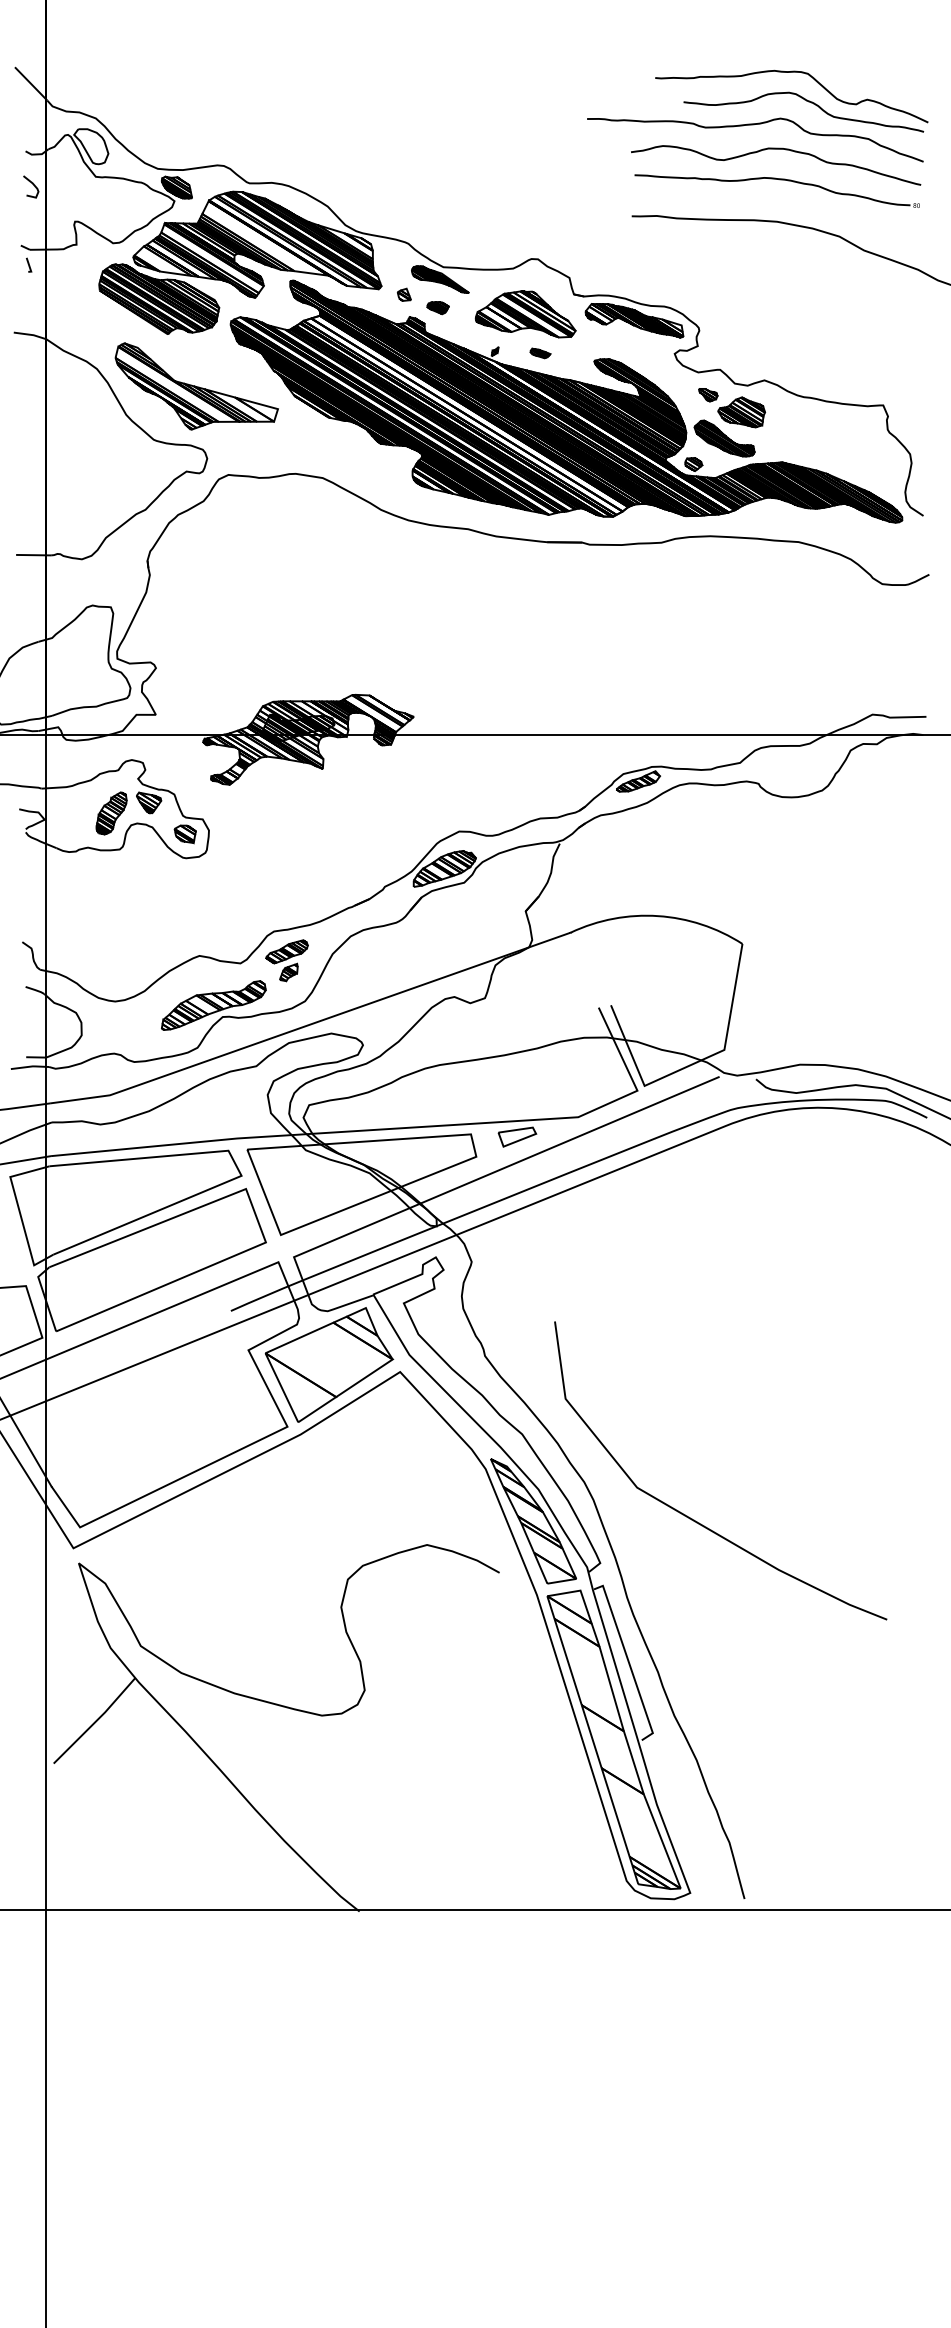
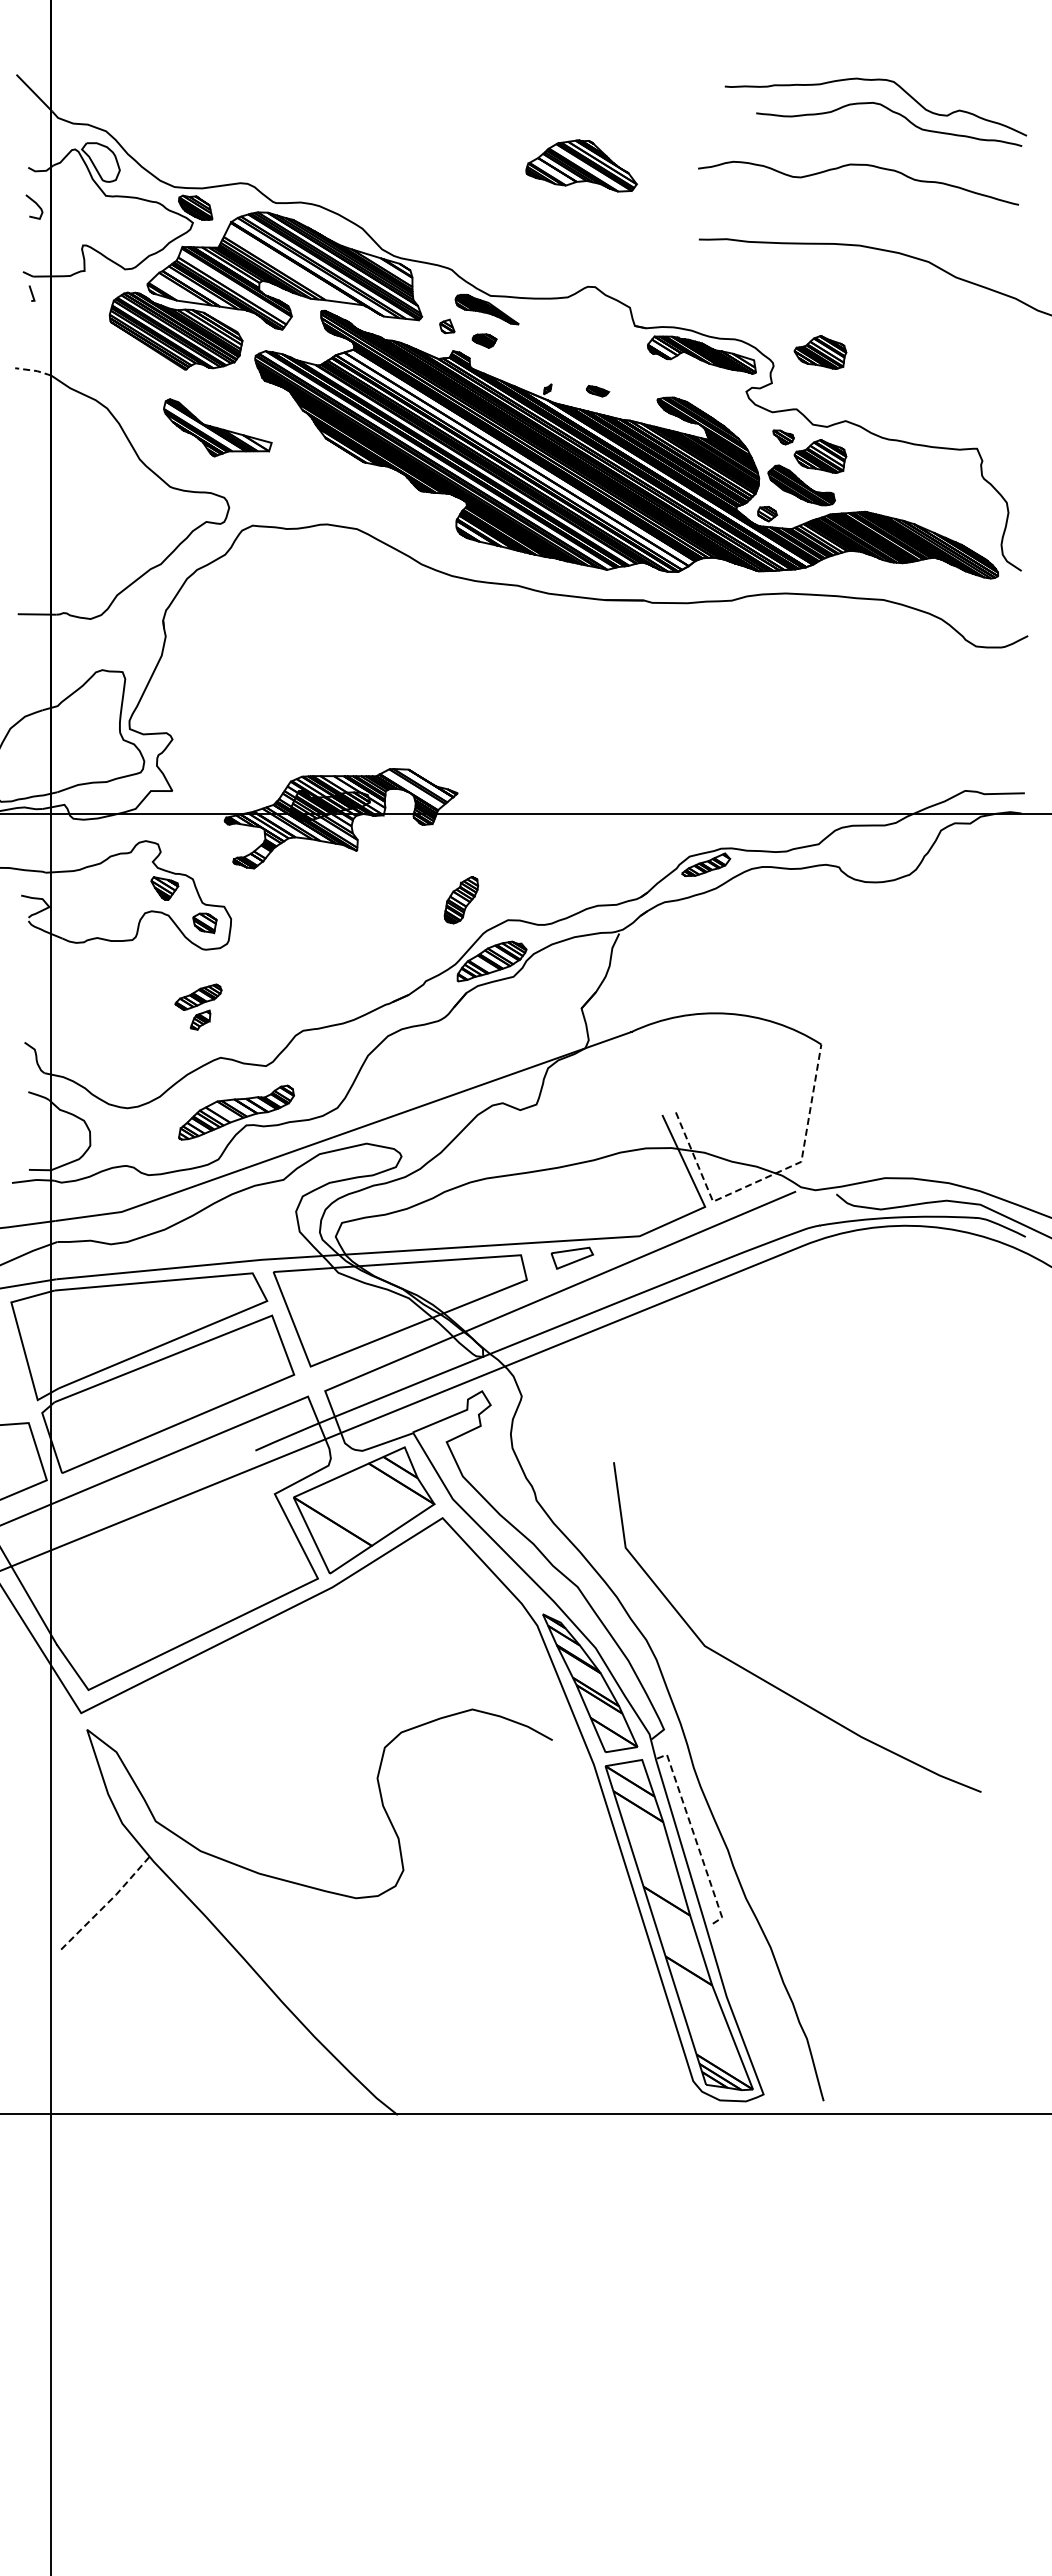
curve: (755, 124) -> (835, 138), removed
part: (776, 180) -> (859, 199), removed
part: (525, 313) -> (581, 165), moved
part: (741, 318) -> (820, 352), added
line: (30, 334) -> (33, 370), solid -> dashed
part: (196, 386) -> (217, 427), size x0.6
part: (111, 813) -> (461, 900), moved
part: (287, 960) -> (198, 1006), moved
line: (693, 1064) -> (767, 1177), solid -> dashed
line: (628, 1661) -> (695, 1838), solid -> dashed
line: (95, 1722) -> (105, 1905), solid -> dashed

